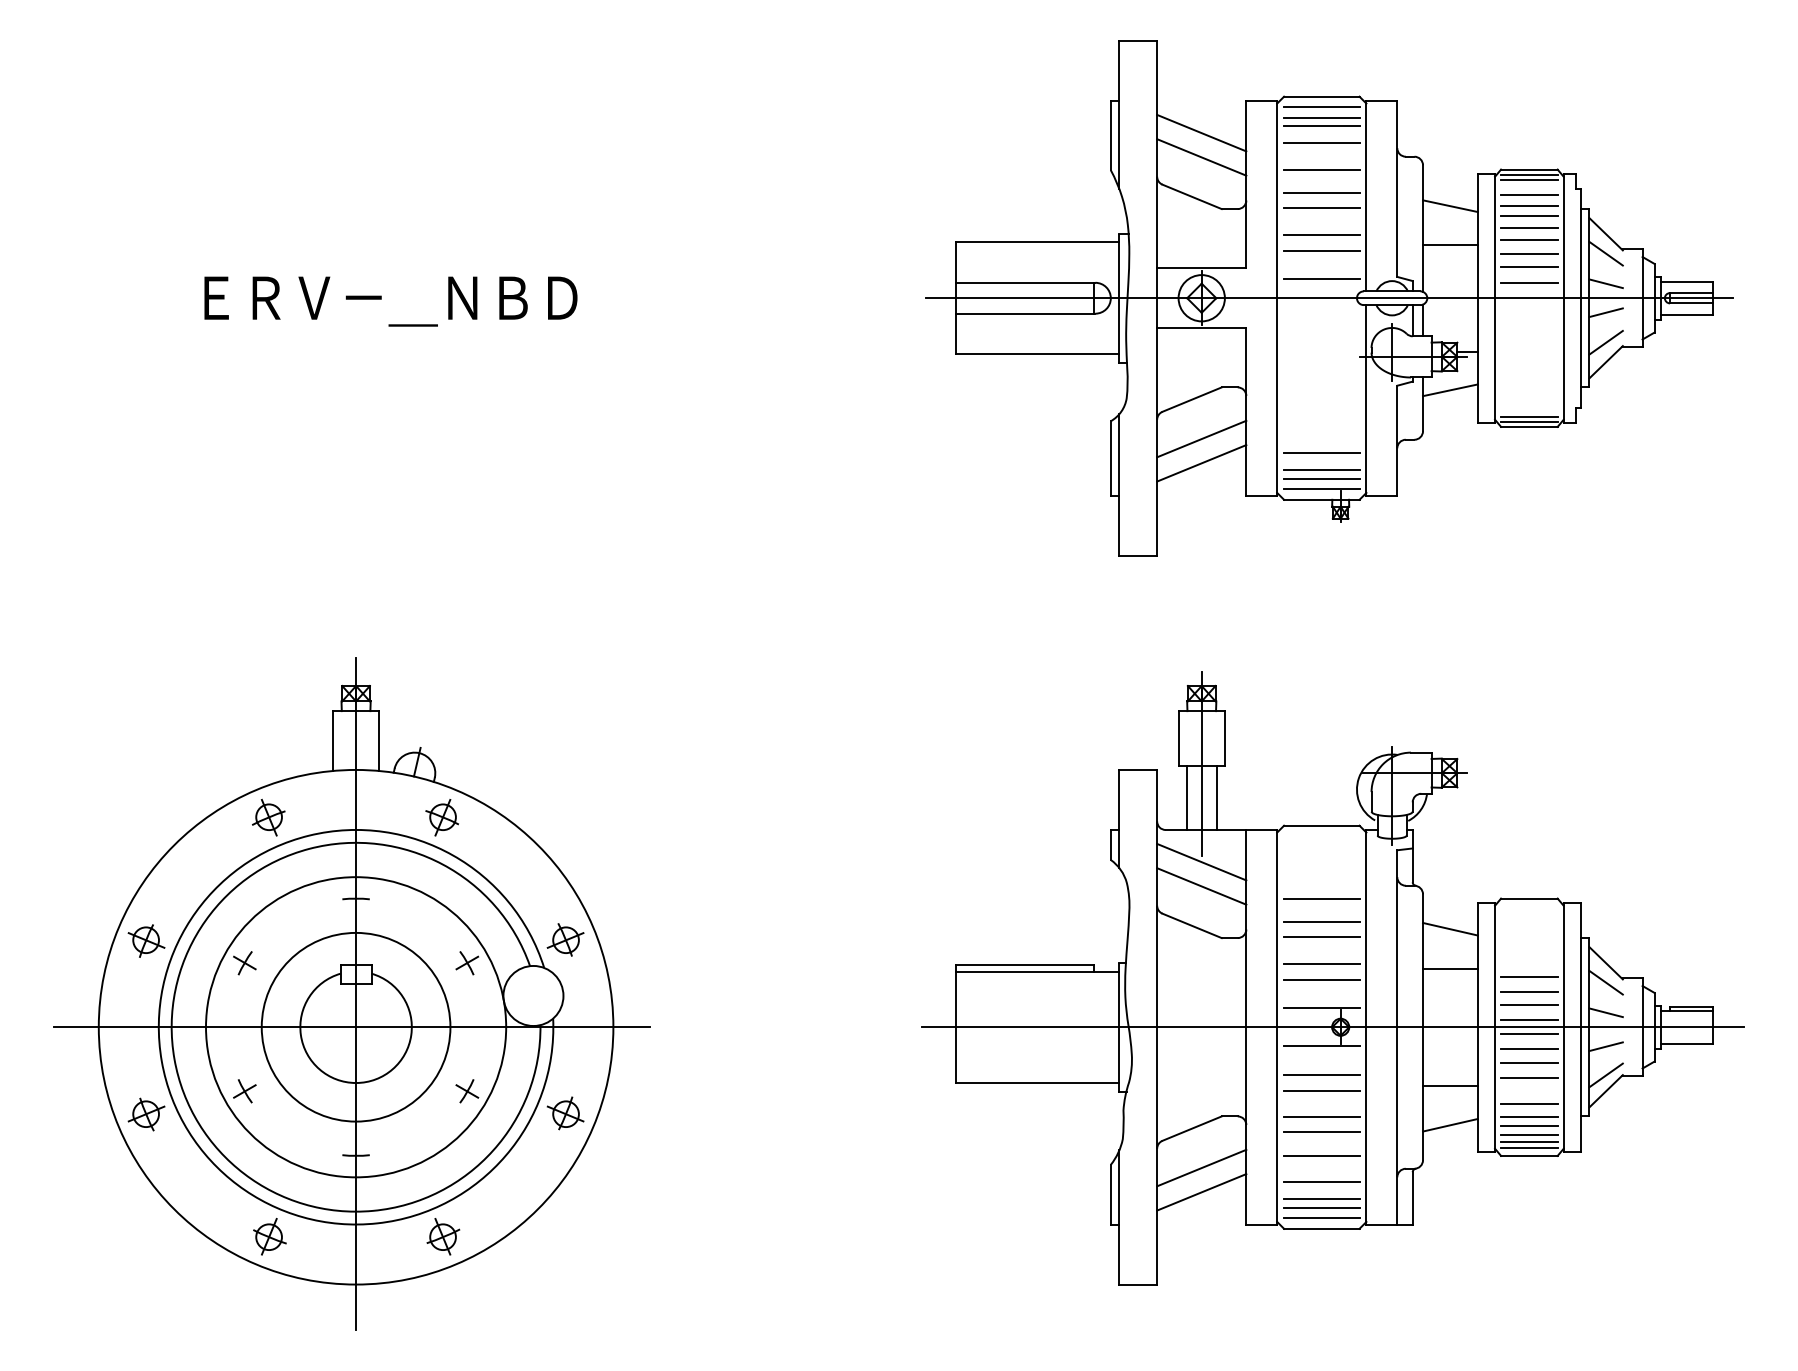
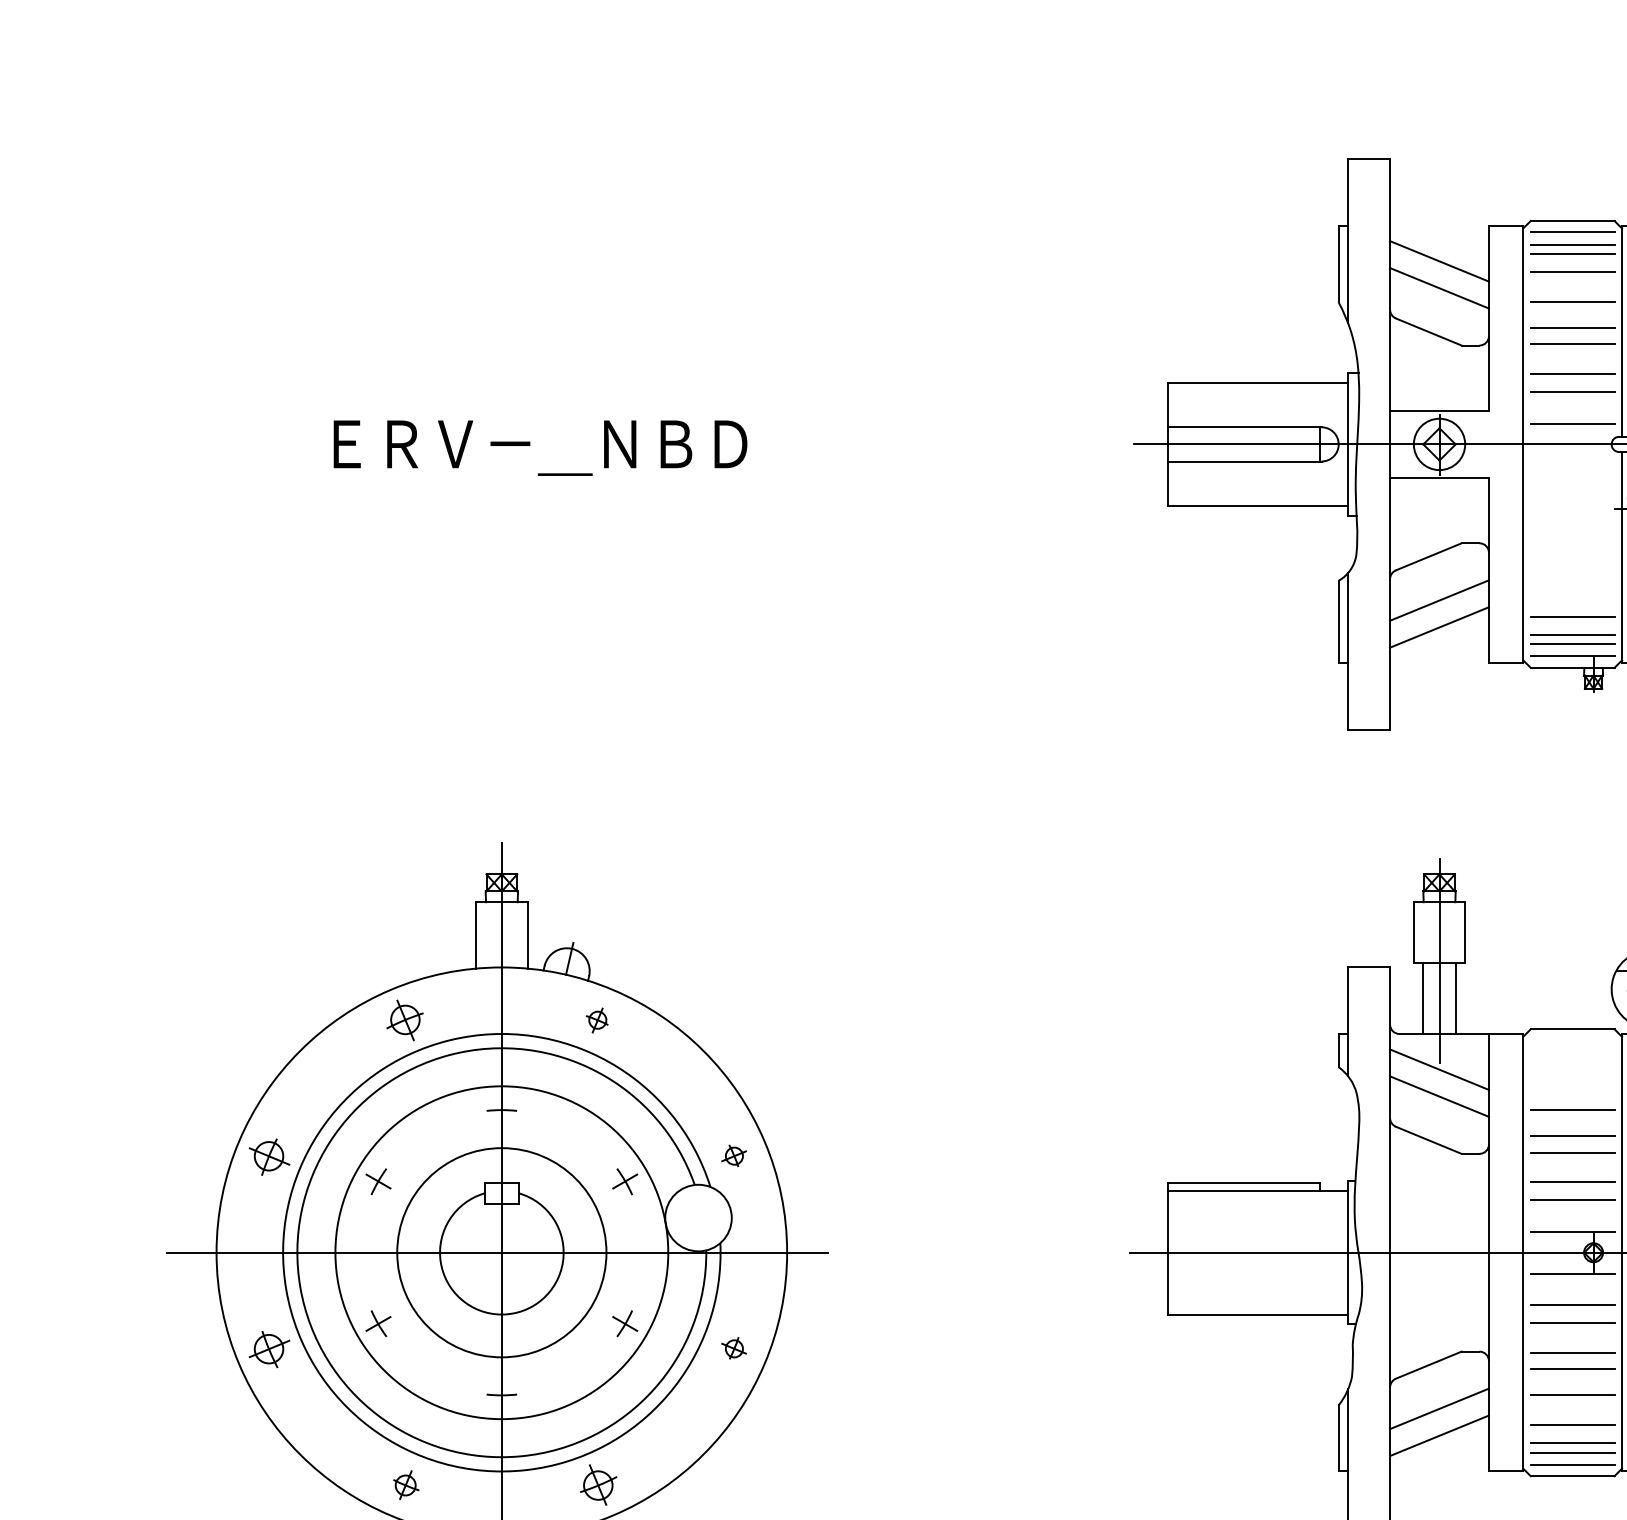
part: (441, 817) -> (596, 1020), size x0.6
part: (565, 939) -> (734, 1155), size x0.6
part: (565, 1113) -> (734, 1348), size x0.6
part: (269, 1236) -> (405, 1484), size x0.7

